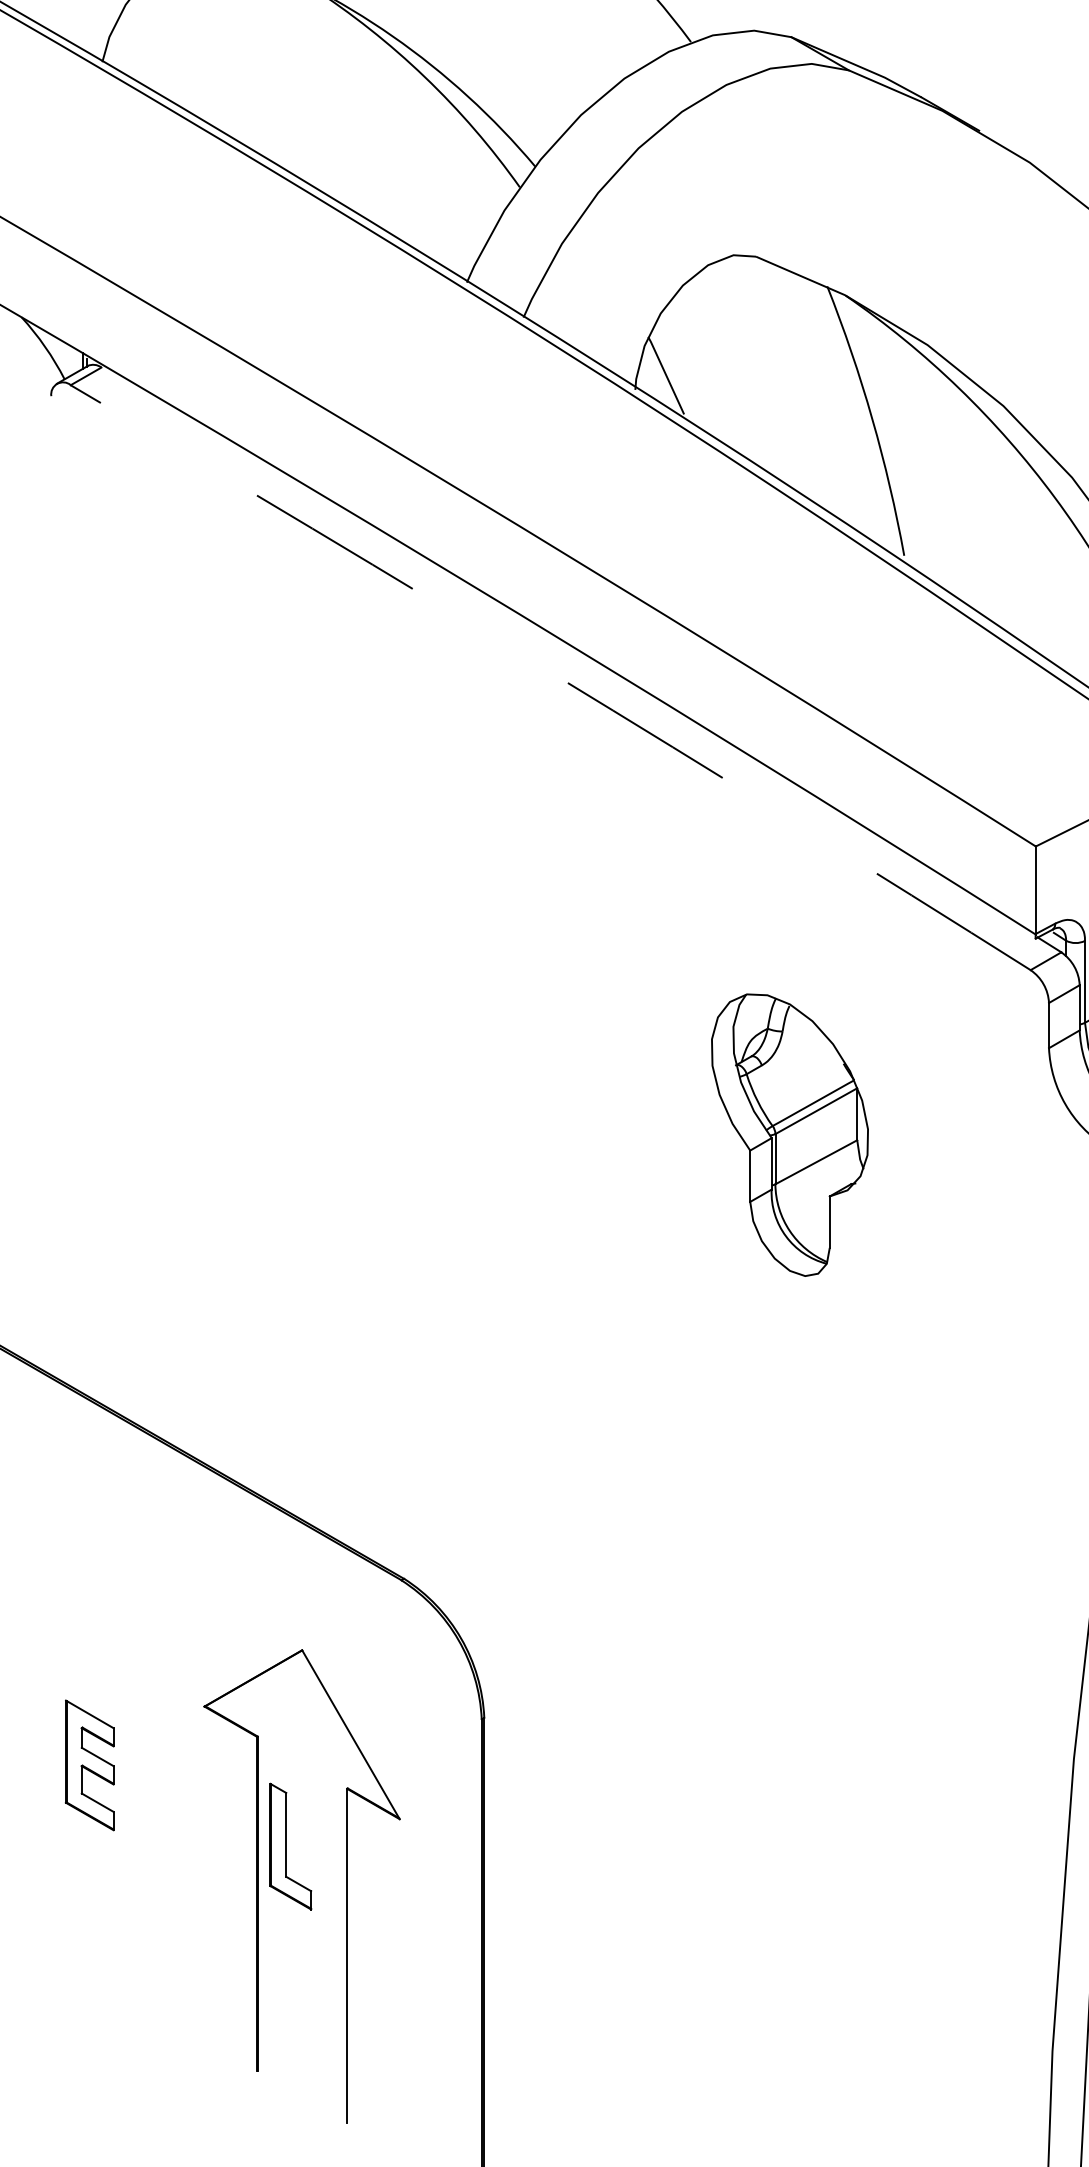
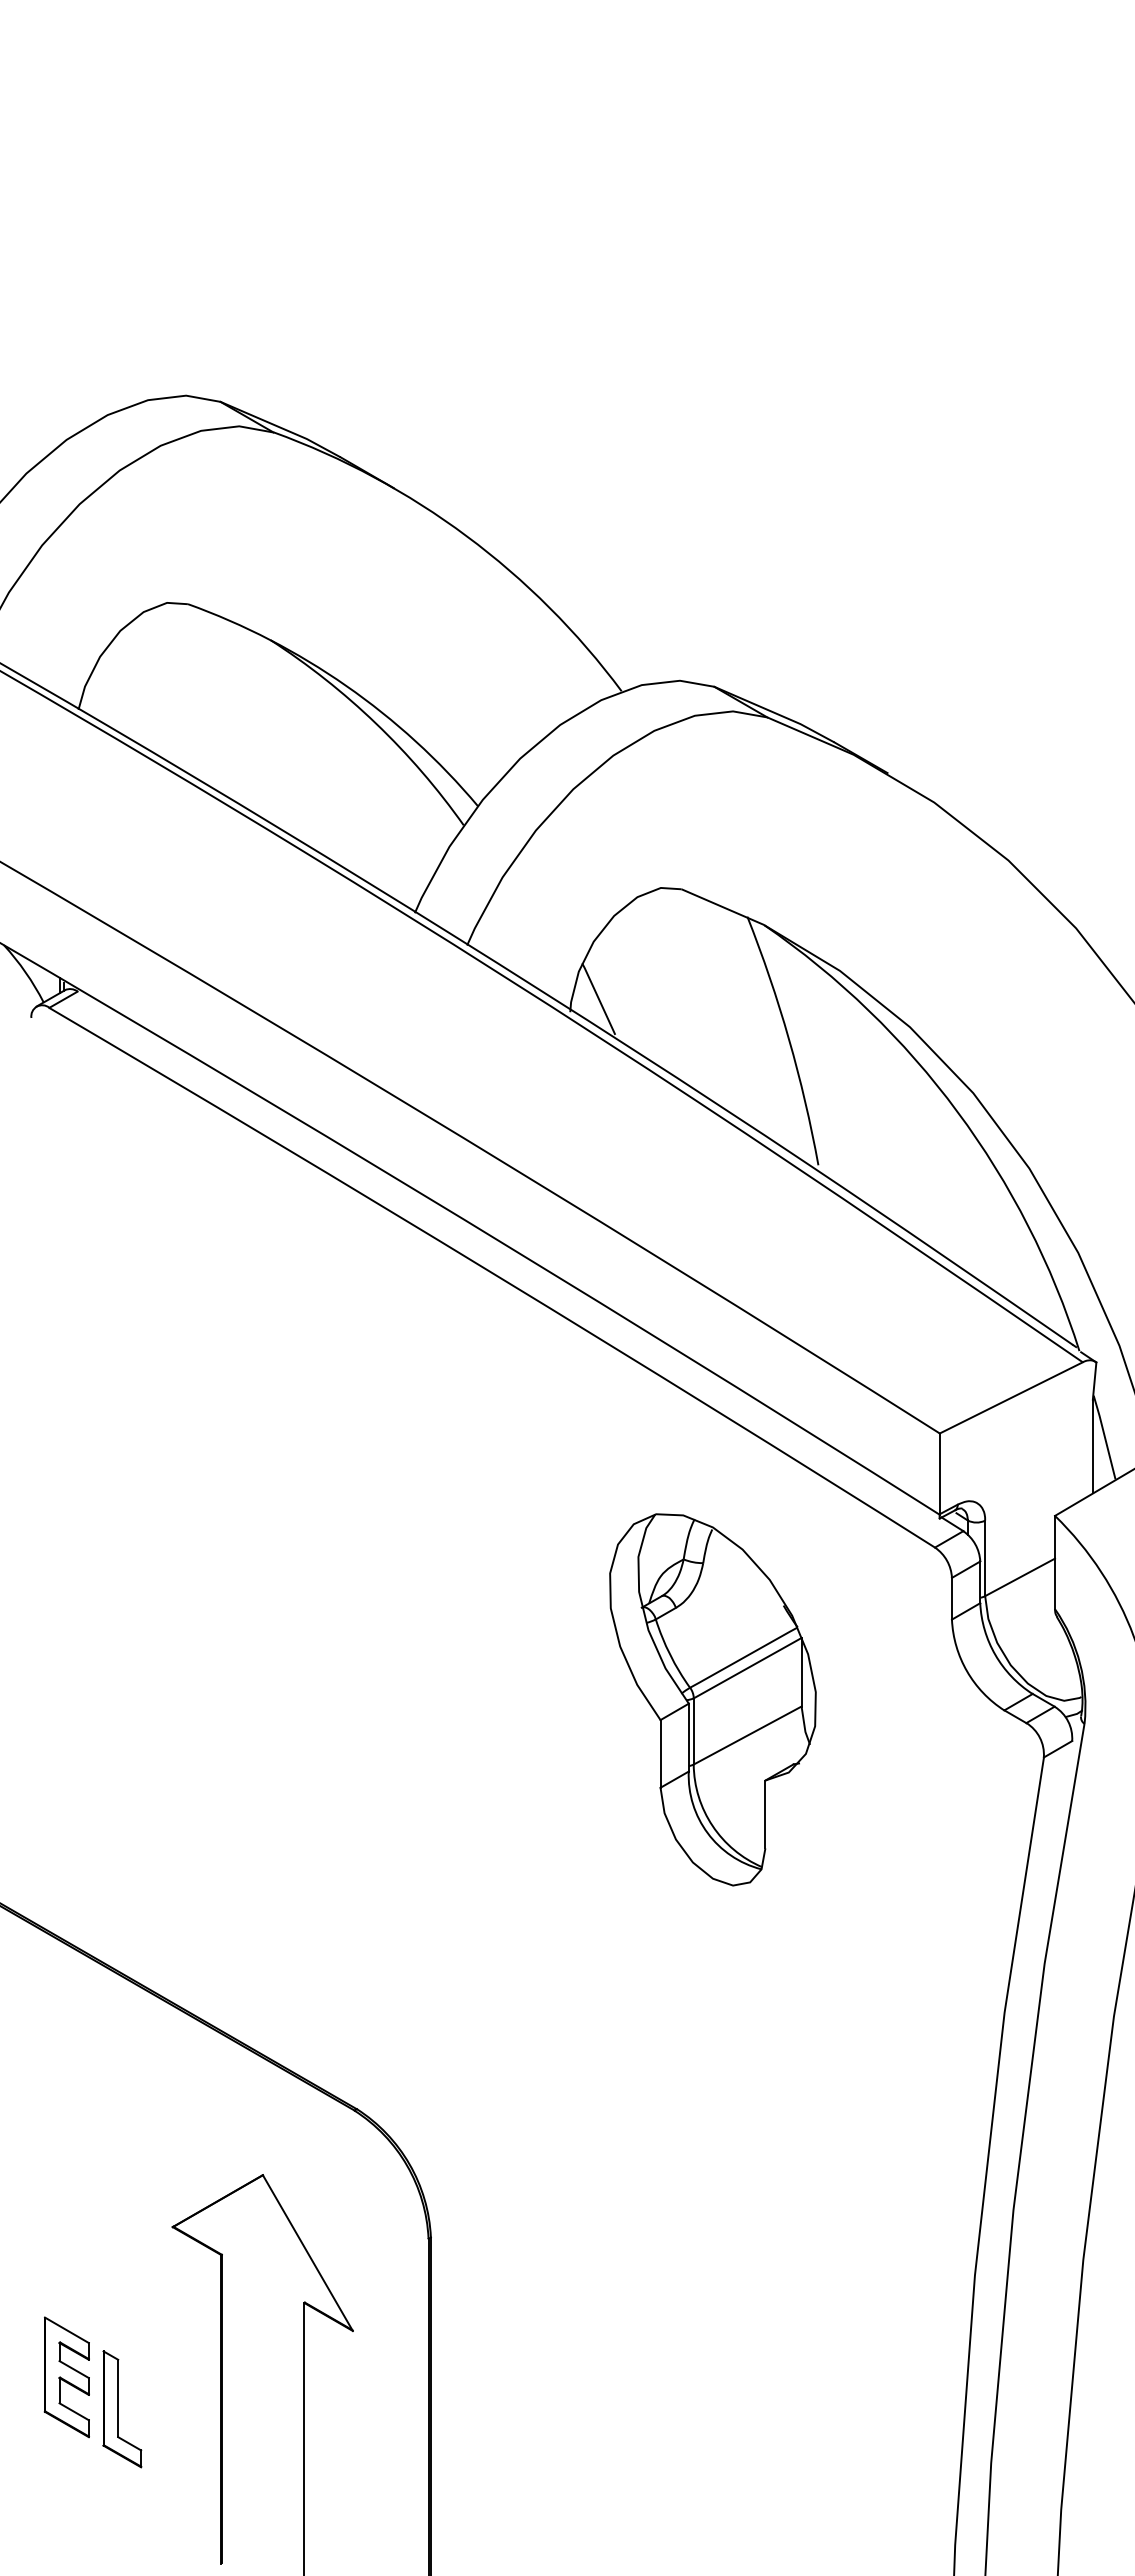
arc: (553, 674) -> (494, 1274), dashed -> solid
part: (789, 1134) -> (712, 1699), size x1.43
part: (89, 1765) -> (66, 2377), moved
part: (290, 1846) -> (122, 2409), moved

